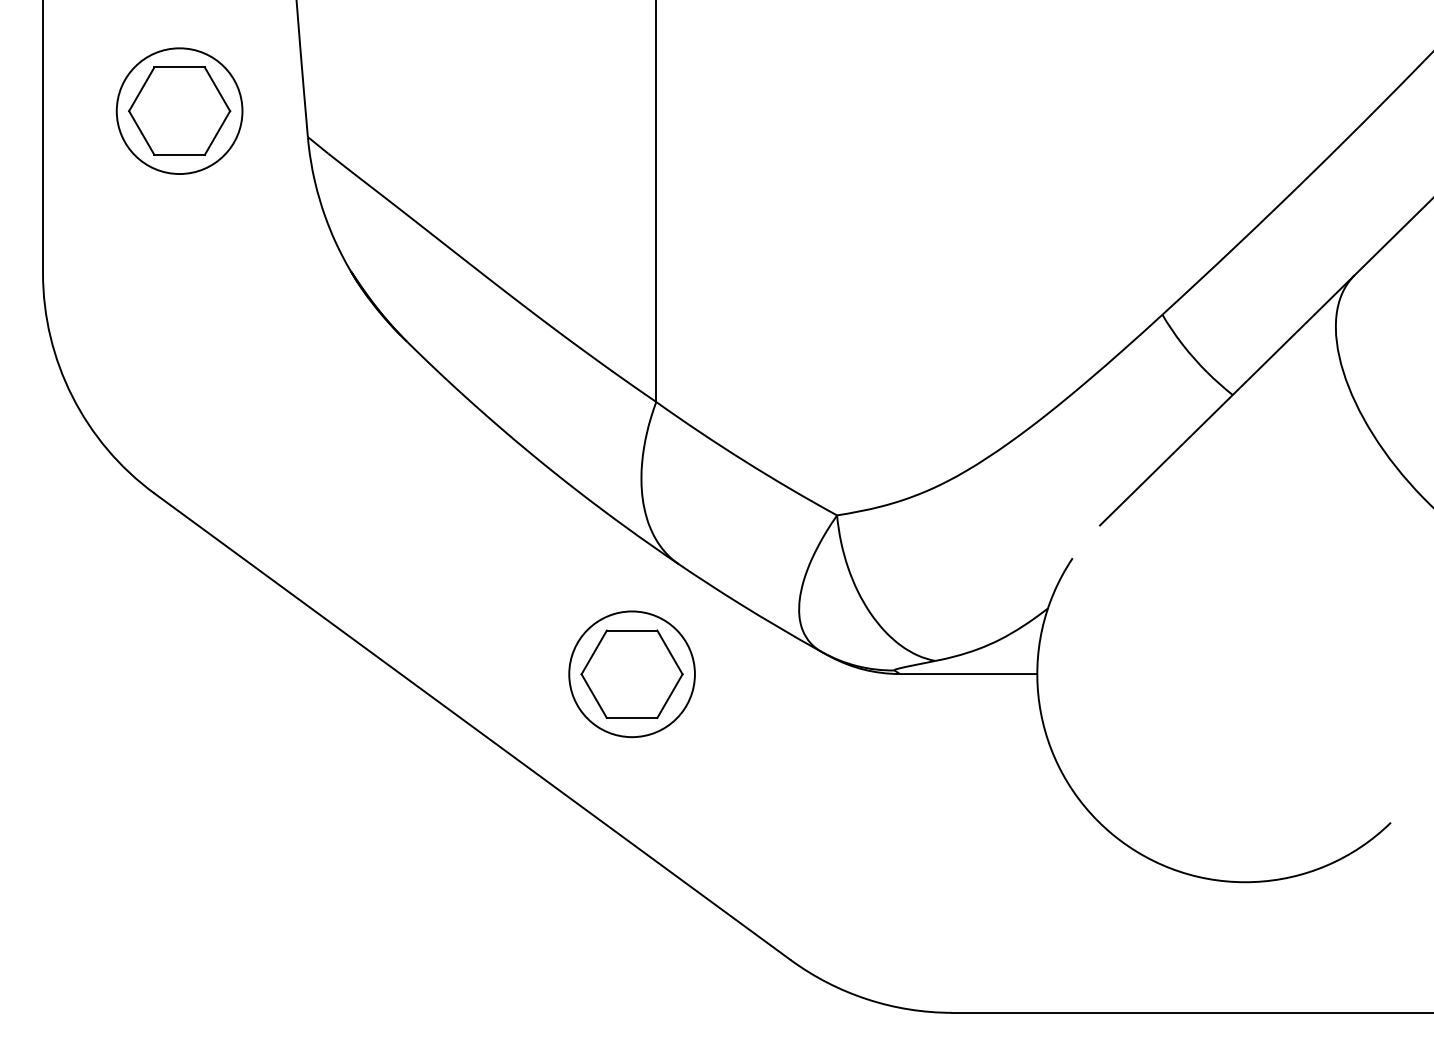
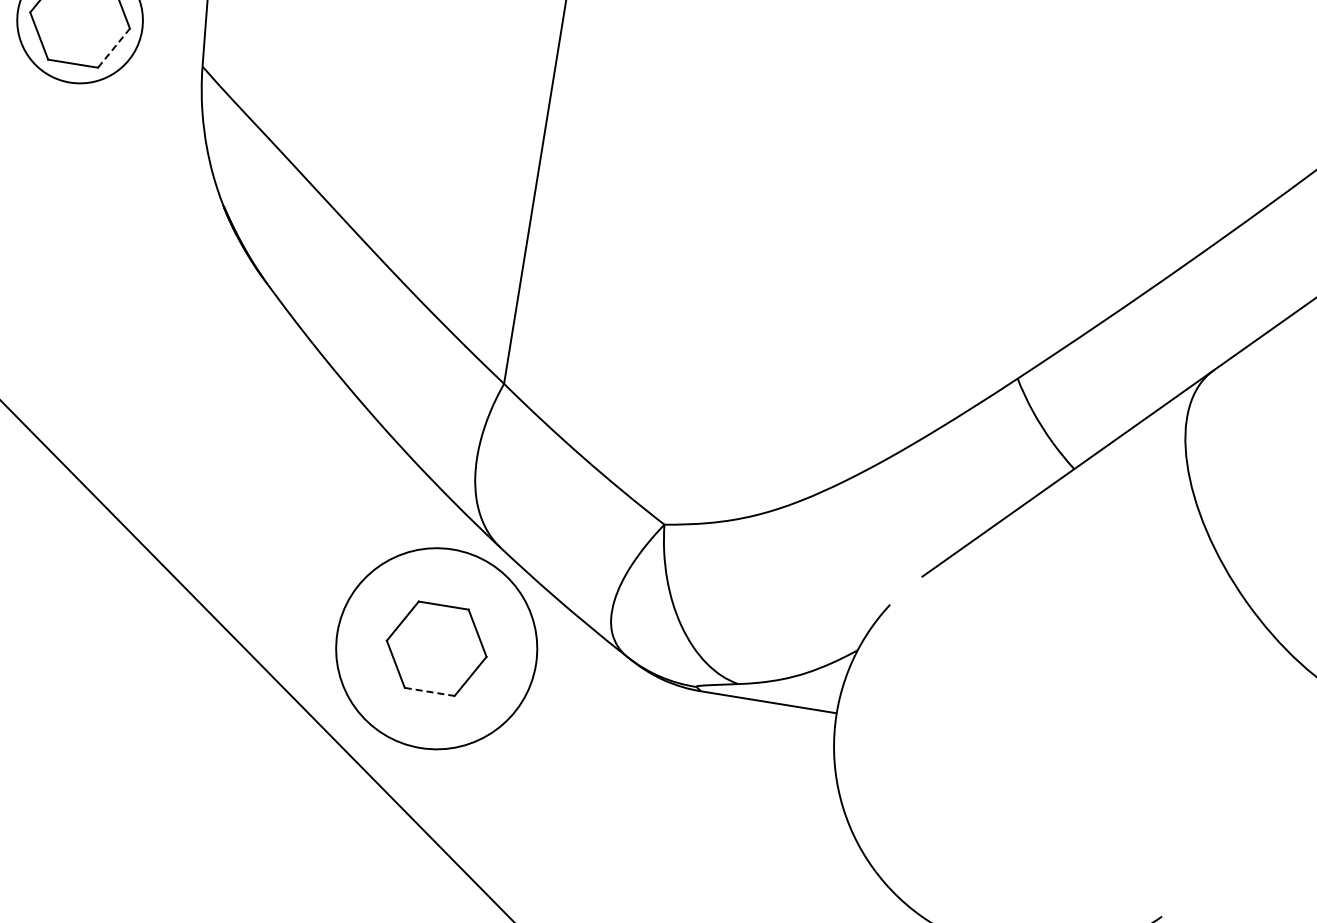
line: (217, 132) -> (114, 47), solid -> dashed
circle: (631, 674) -> (436, 648), size x1.6
line: (632, 718) -> (430, 692), solid -> dashed

